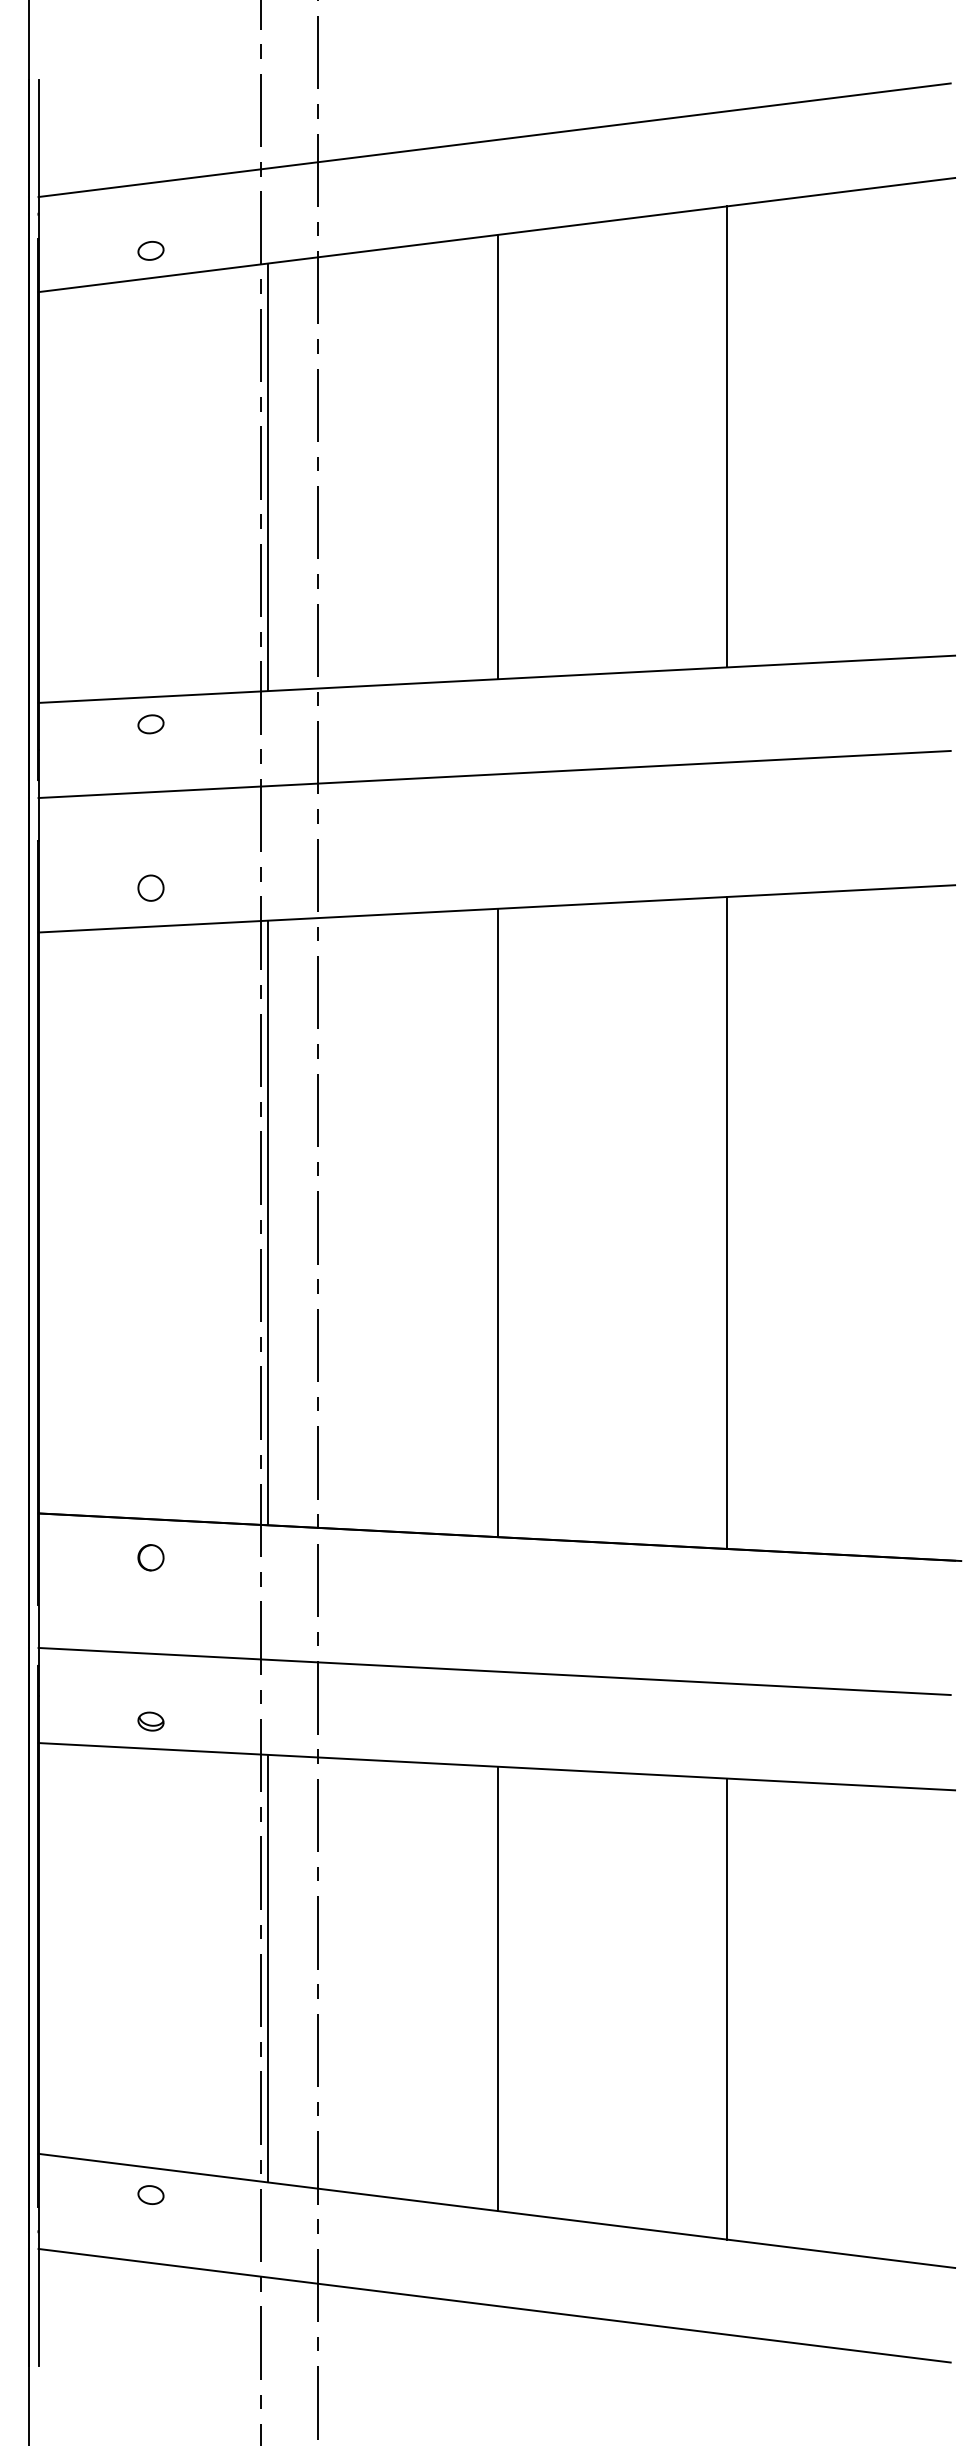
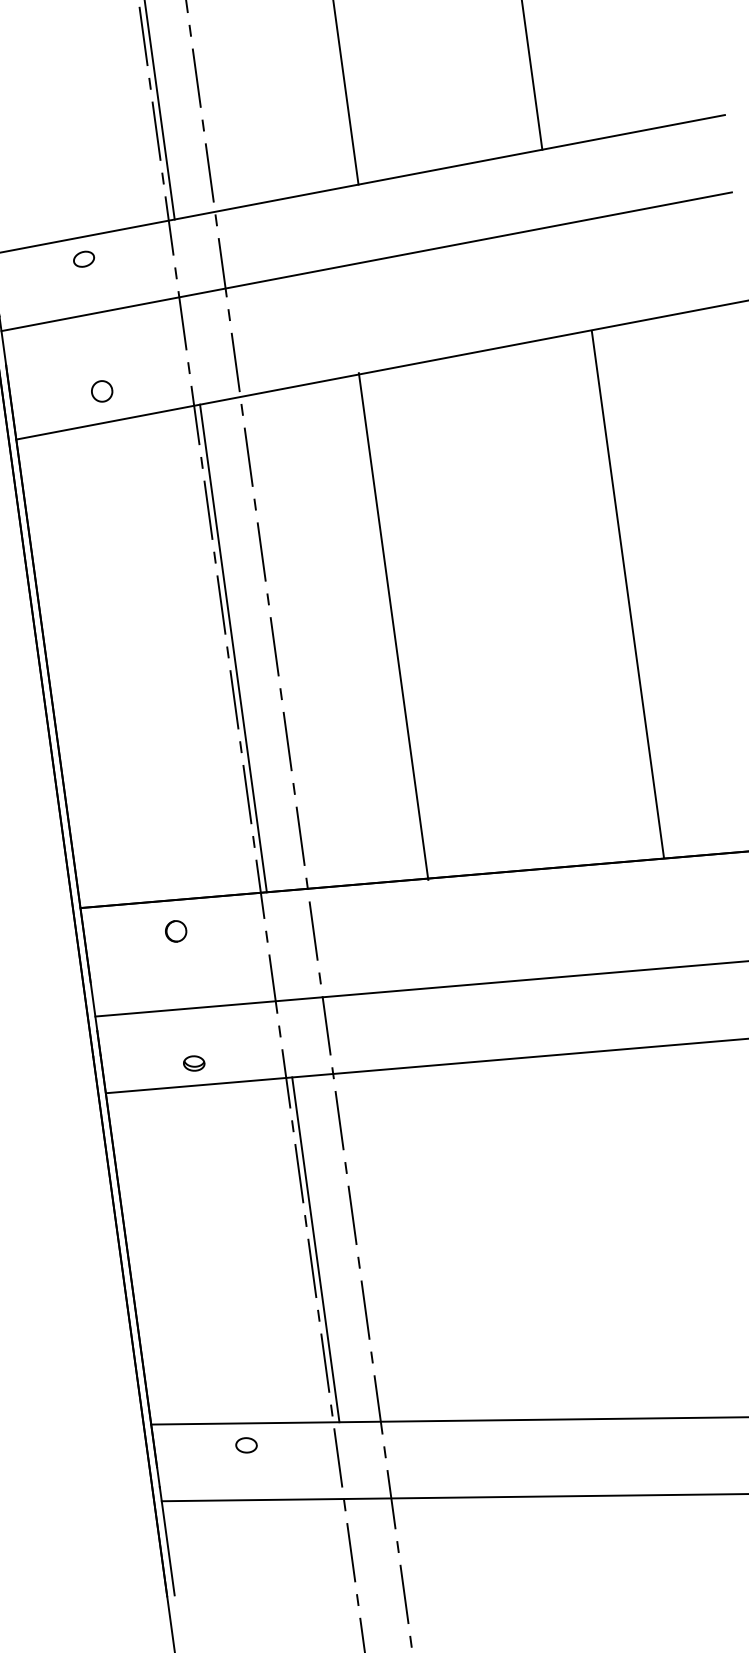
line: (497, 1222) -> (393, 626), moved
line: (727, 1222) -> (628, 594), moved
line: (497, 1988) -> (503, 1240), removed
line: (727, 2008) -> (690, 1231), removed

